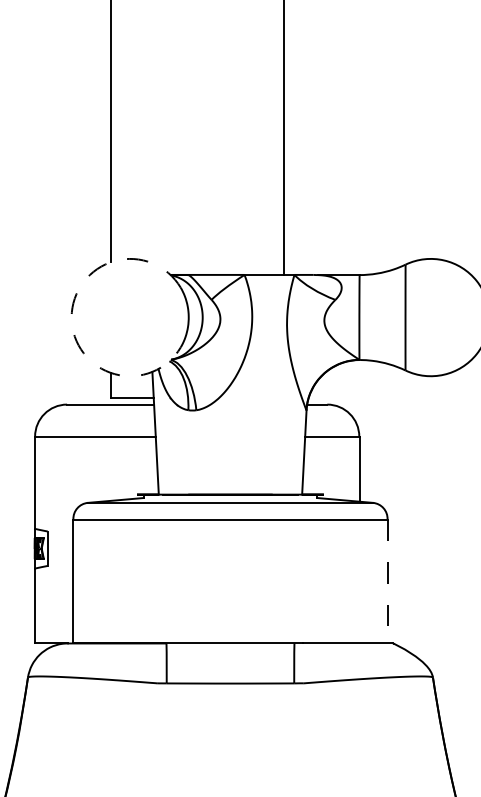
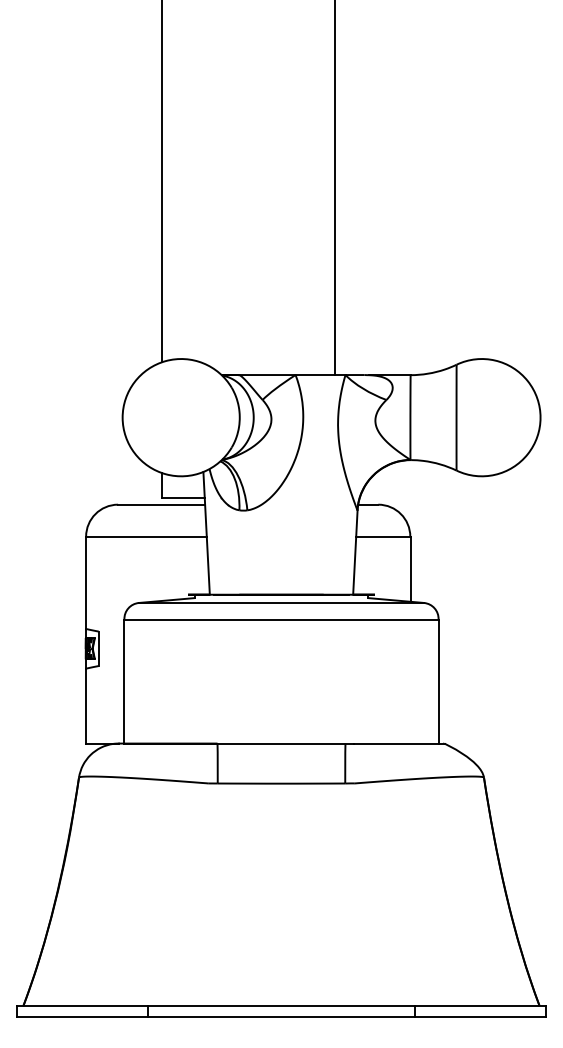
arc: (71, 317) -> (122, 417), dashed -> solid
line: (387, 581) -> (438, 681), dashed -> solid

